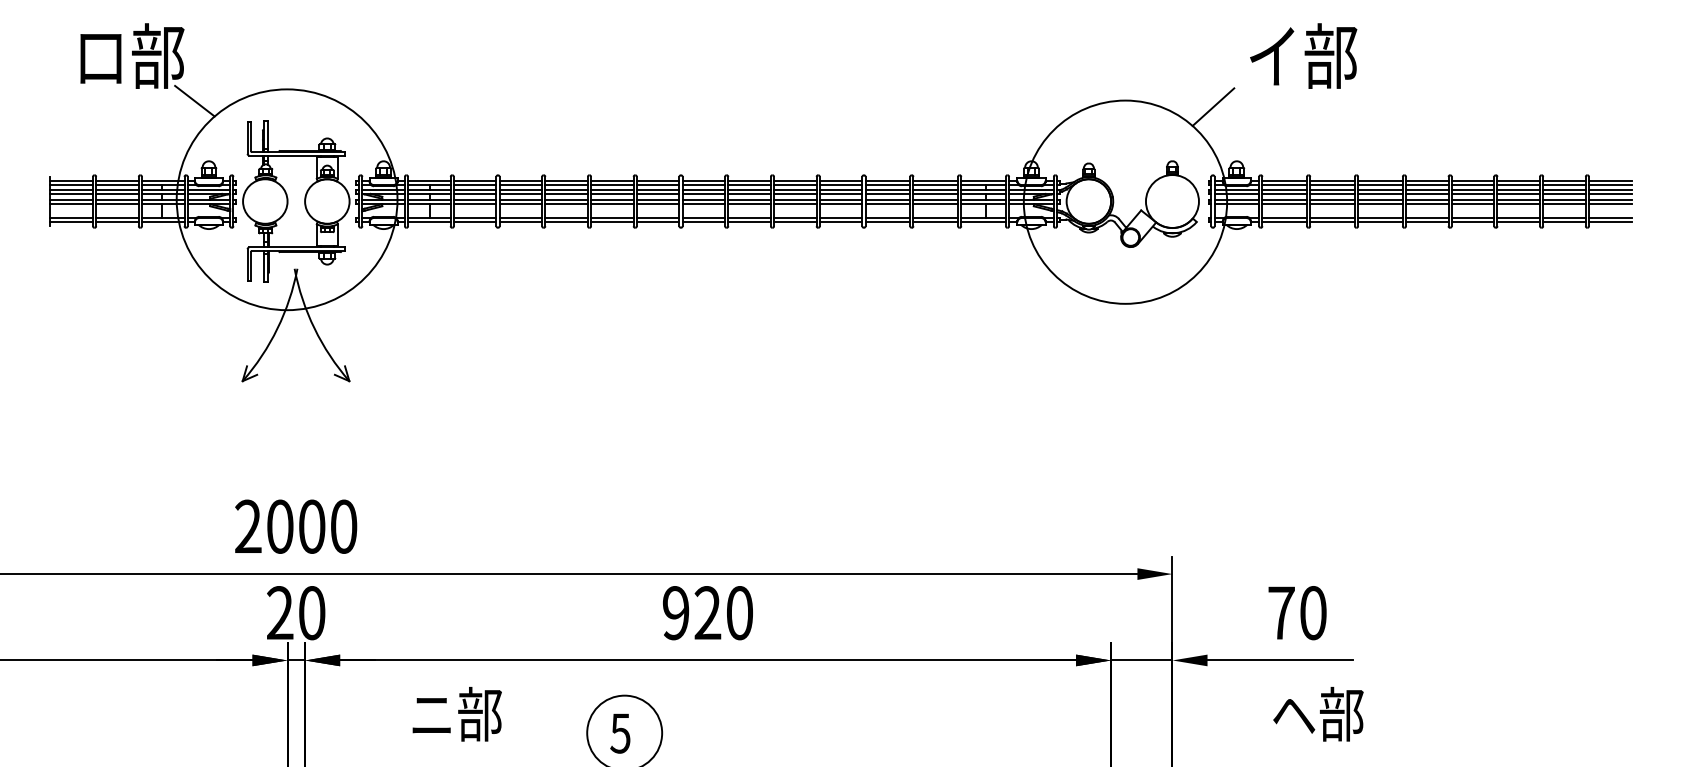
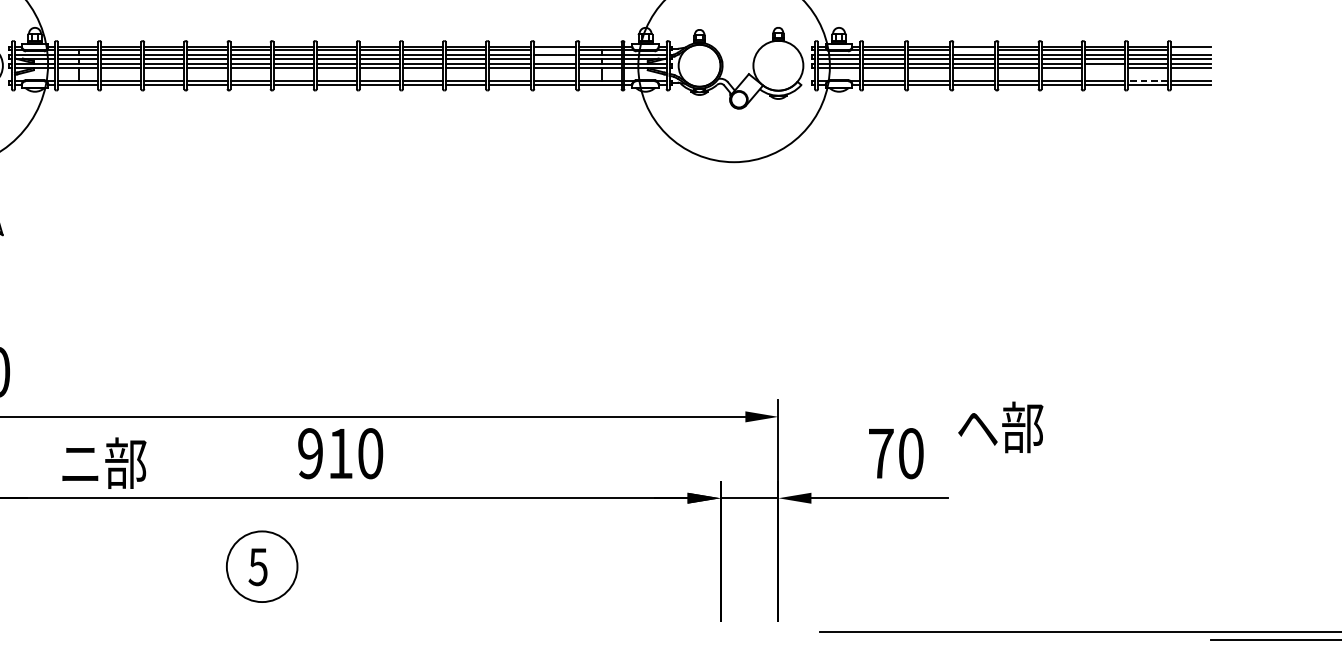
line: (935, 185) -> (555, 50), removed
line: (1380, 185) -> (974, 50), removed
line: (1609, 185) -> (1190, 50), removed
line: (935, 193) -> (555, 58), removed
line: (1518, 203) -> (1104, 67), removed
line: (1564, 217) -> (1147, 80), solid -> dashed
text: (707, 612) -> (340, 453), 920 -> 910
text: (456, 714) -> (103, 463), moved
text: (1318, 714) -> (1000, 427), moved

